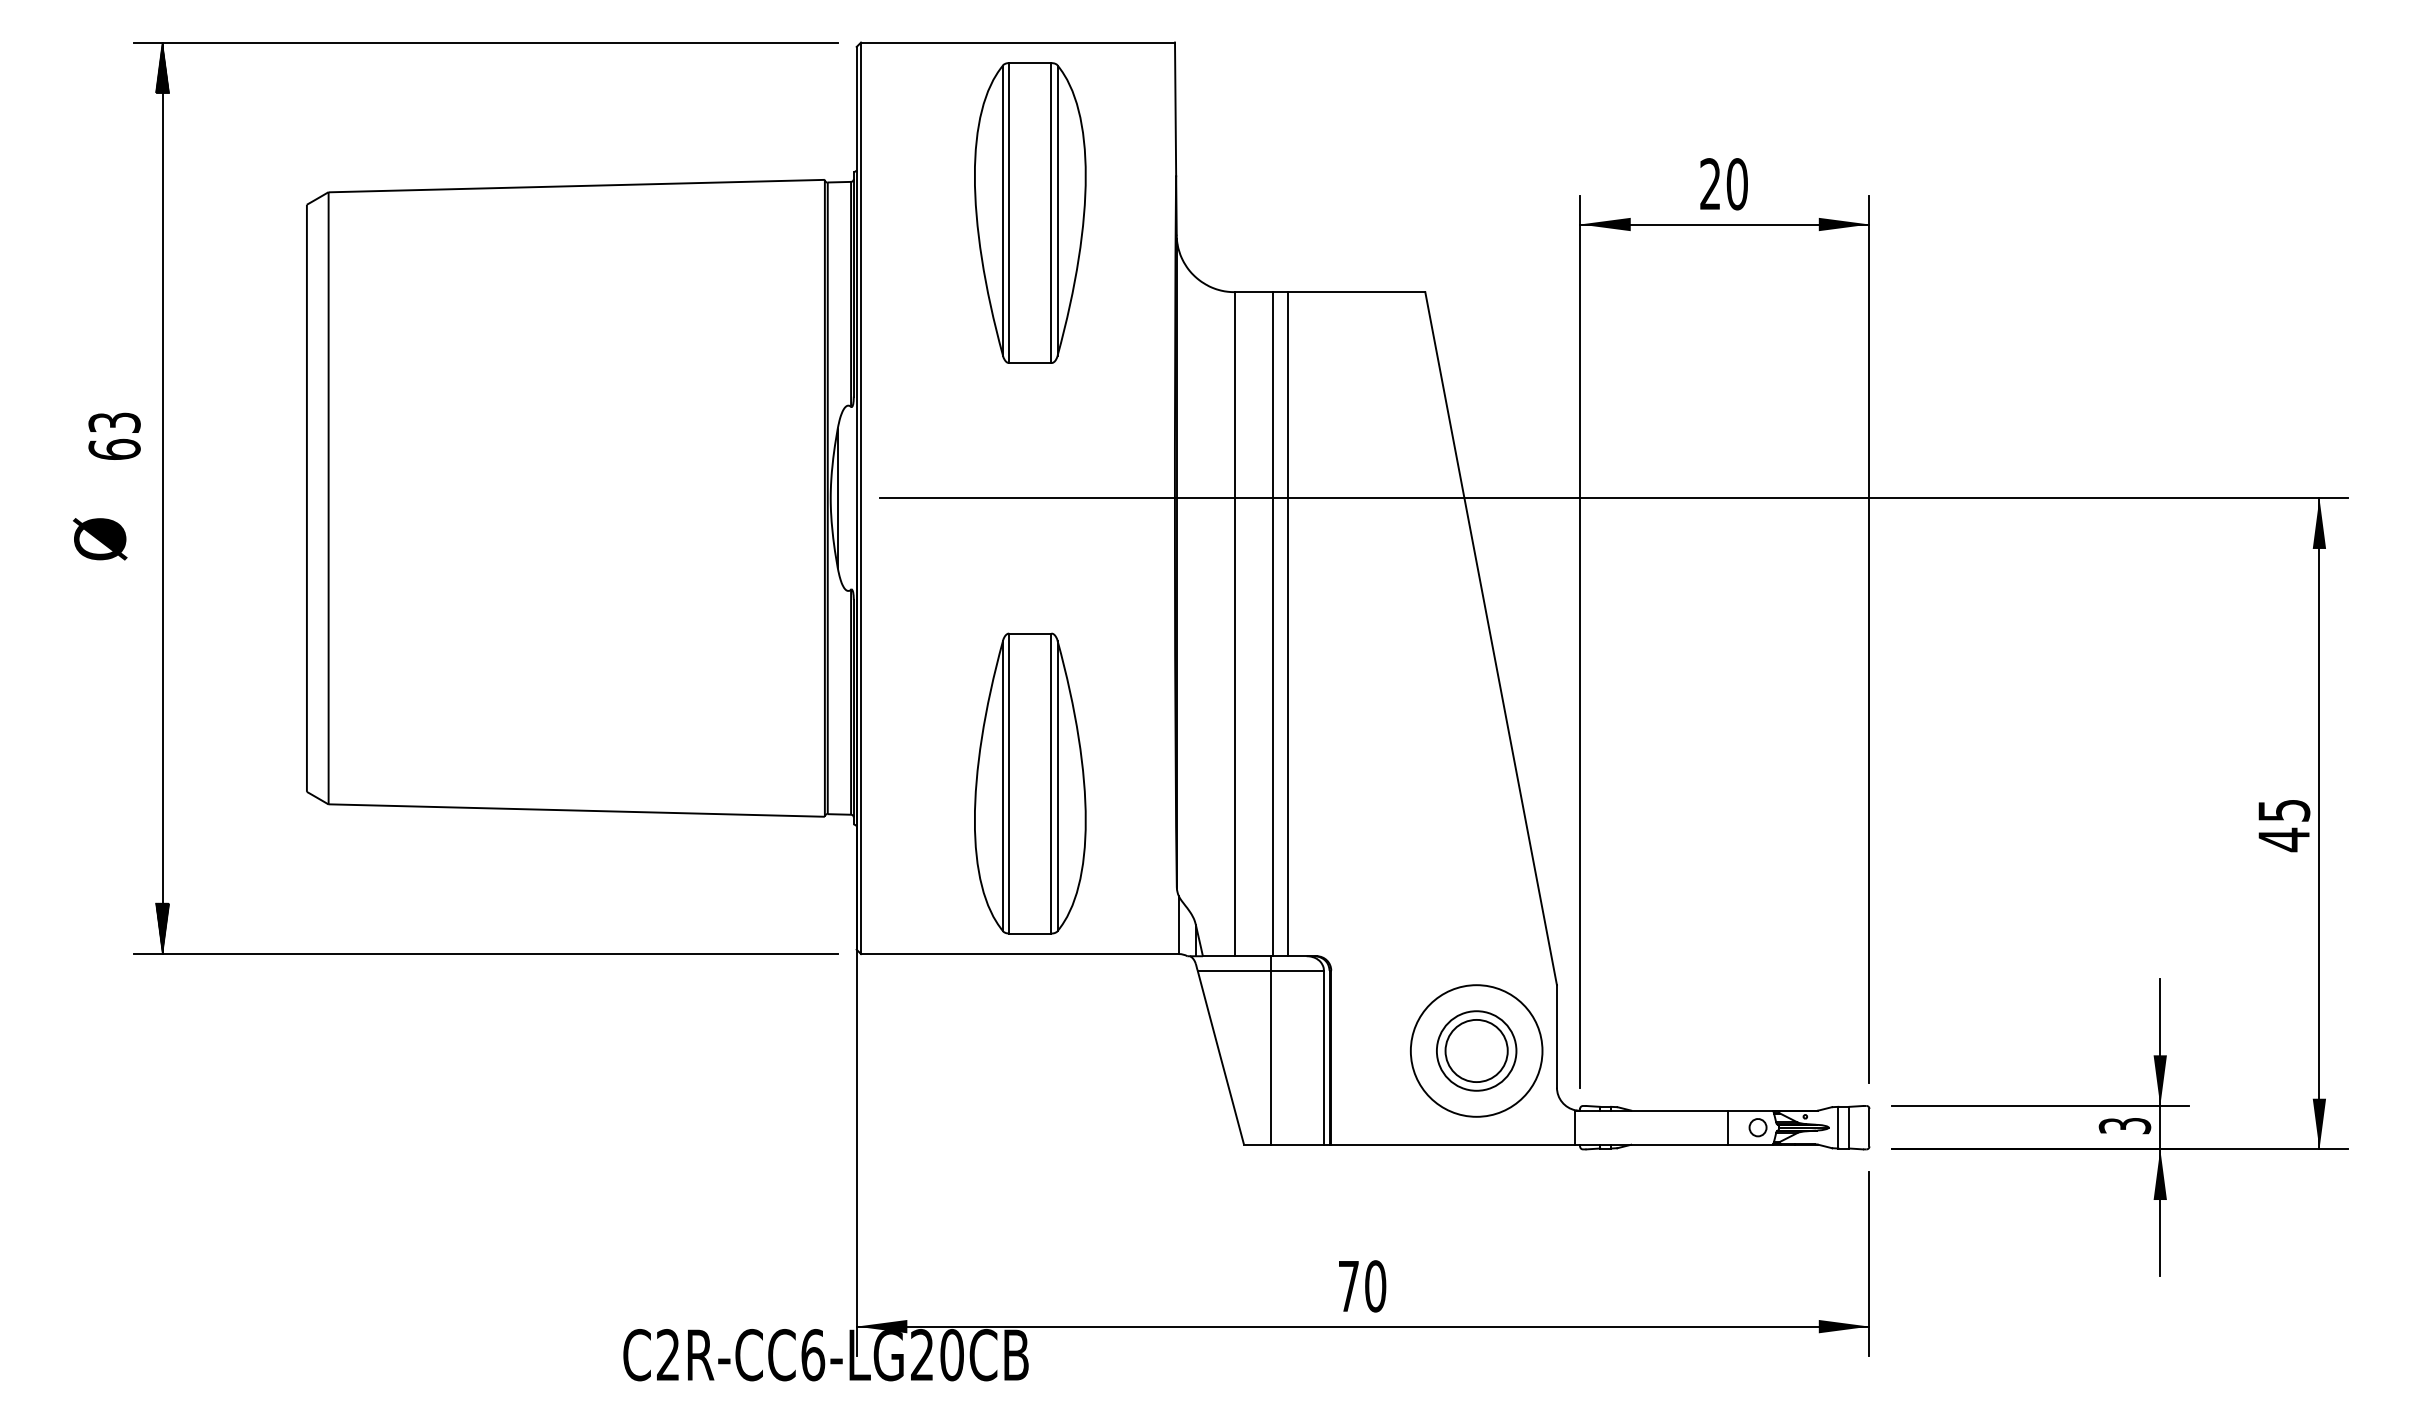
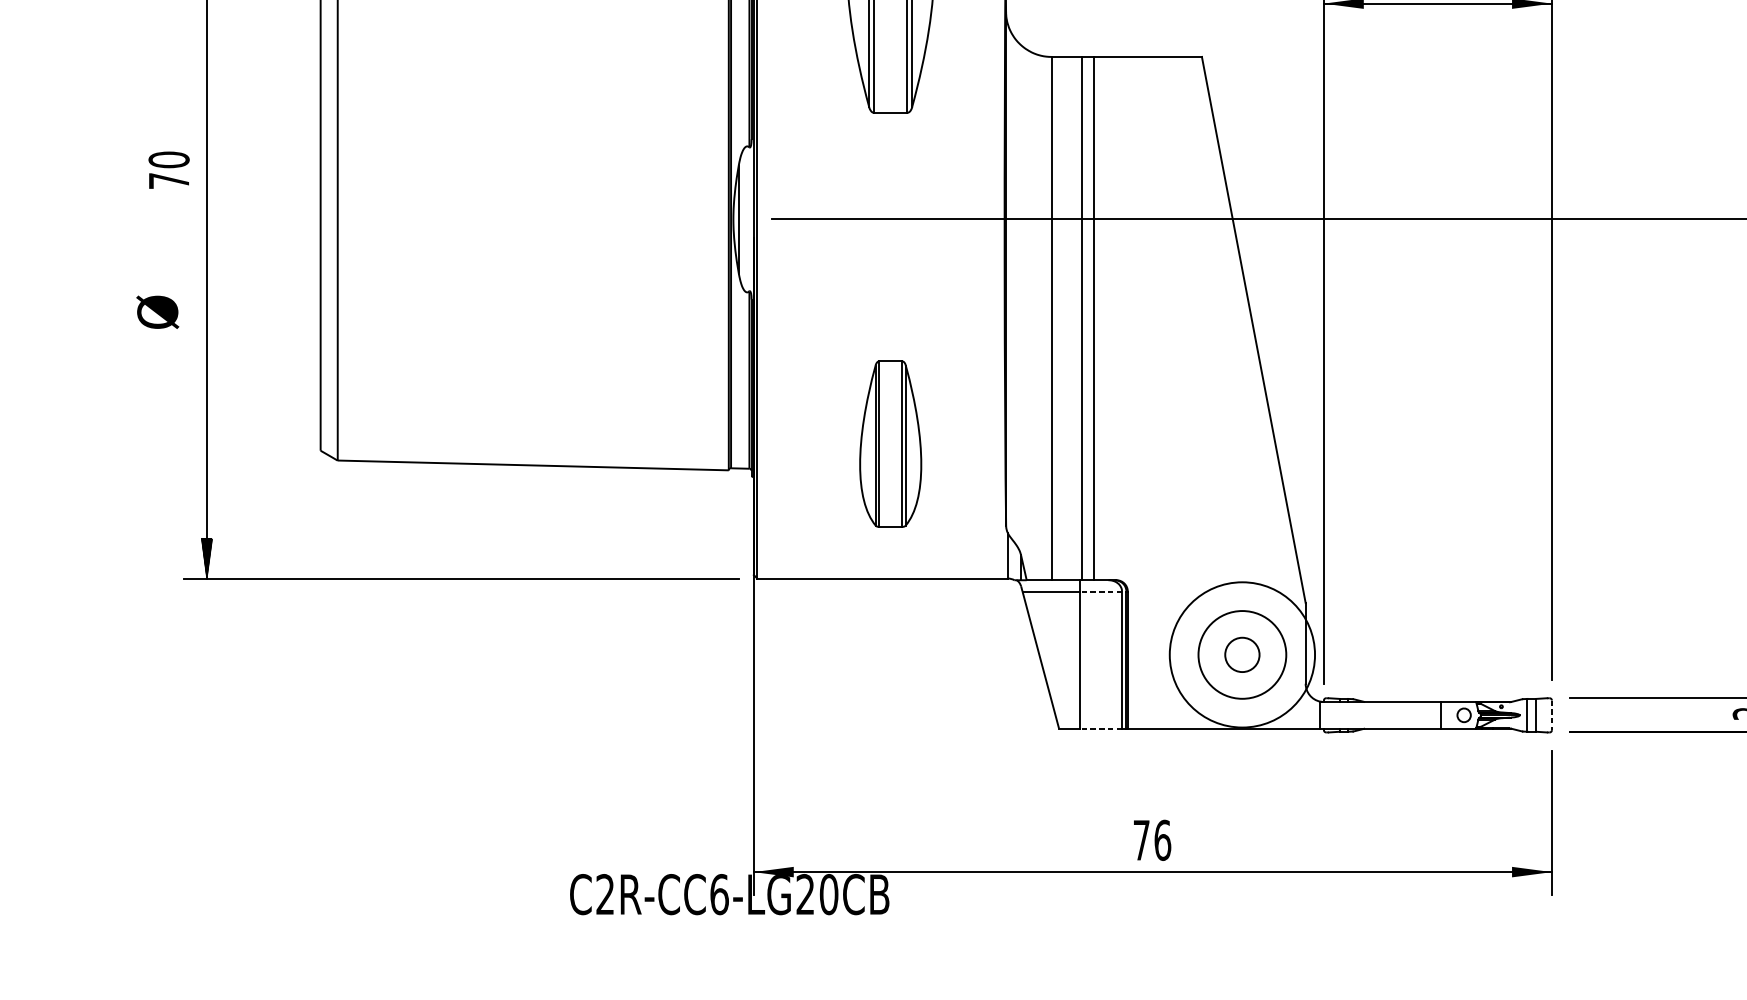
text: (114, 435) -> (169, 169), 63 -> 70
text: (100, 539) -> (157, 312), moved
part: (1030, 783) -> (890, 444), size x0.7
line: (1297, 970) -> (1101, 591), solid -> dashed
circle: (1476, 1050) -> (1242, 654), size x0.7
circle: (1476, 1050) -> (1242, 654), size x1.4
circle: (1476, 1050) -> (1242, 654), size x1.4
line: (1869, 1127) -> (1551, 715), solid -> dashed
line: (1297, 1144) -> (1101, 728), solid -> dashed
text: (1375, 1286) -> (1162, 840), 70 -> 76

